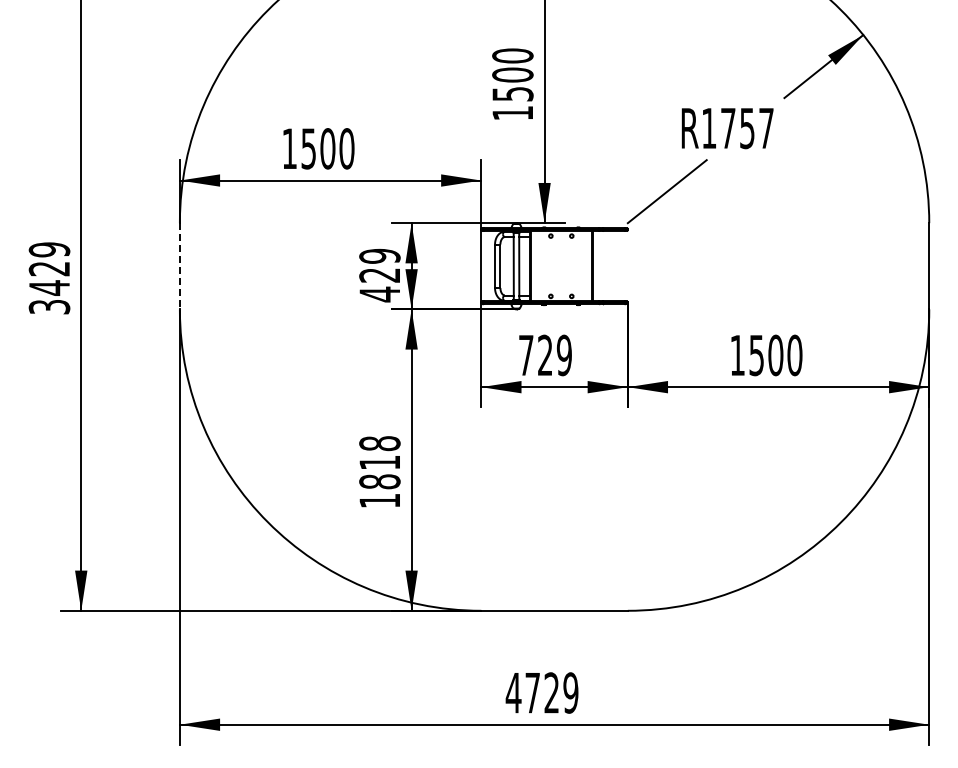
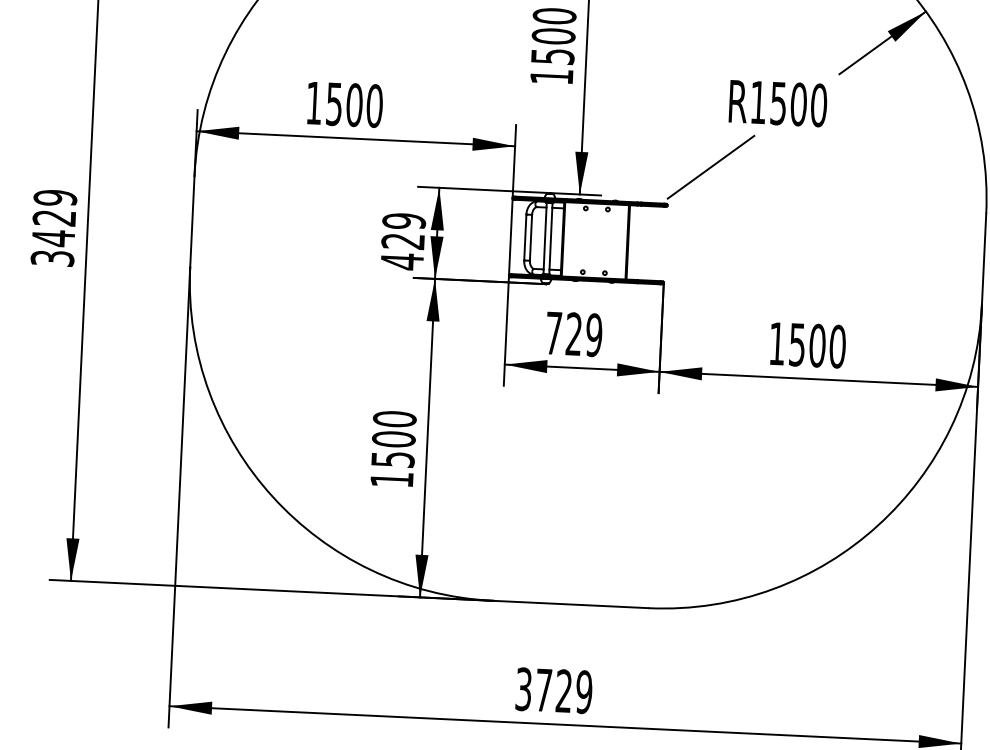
text: (747, 128) -> (798, 104), R1757 -> R1500
line: (179, 266) -> (191, 222), dashed -> solid
text: (379, 462) -> (393, 439), 1818 -> 1500
text: (513, 692) -> (523, 688), 4729 -> 3729

